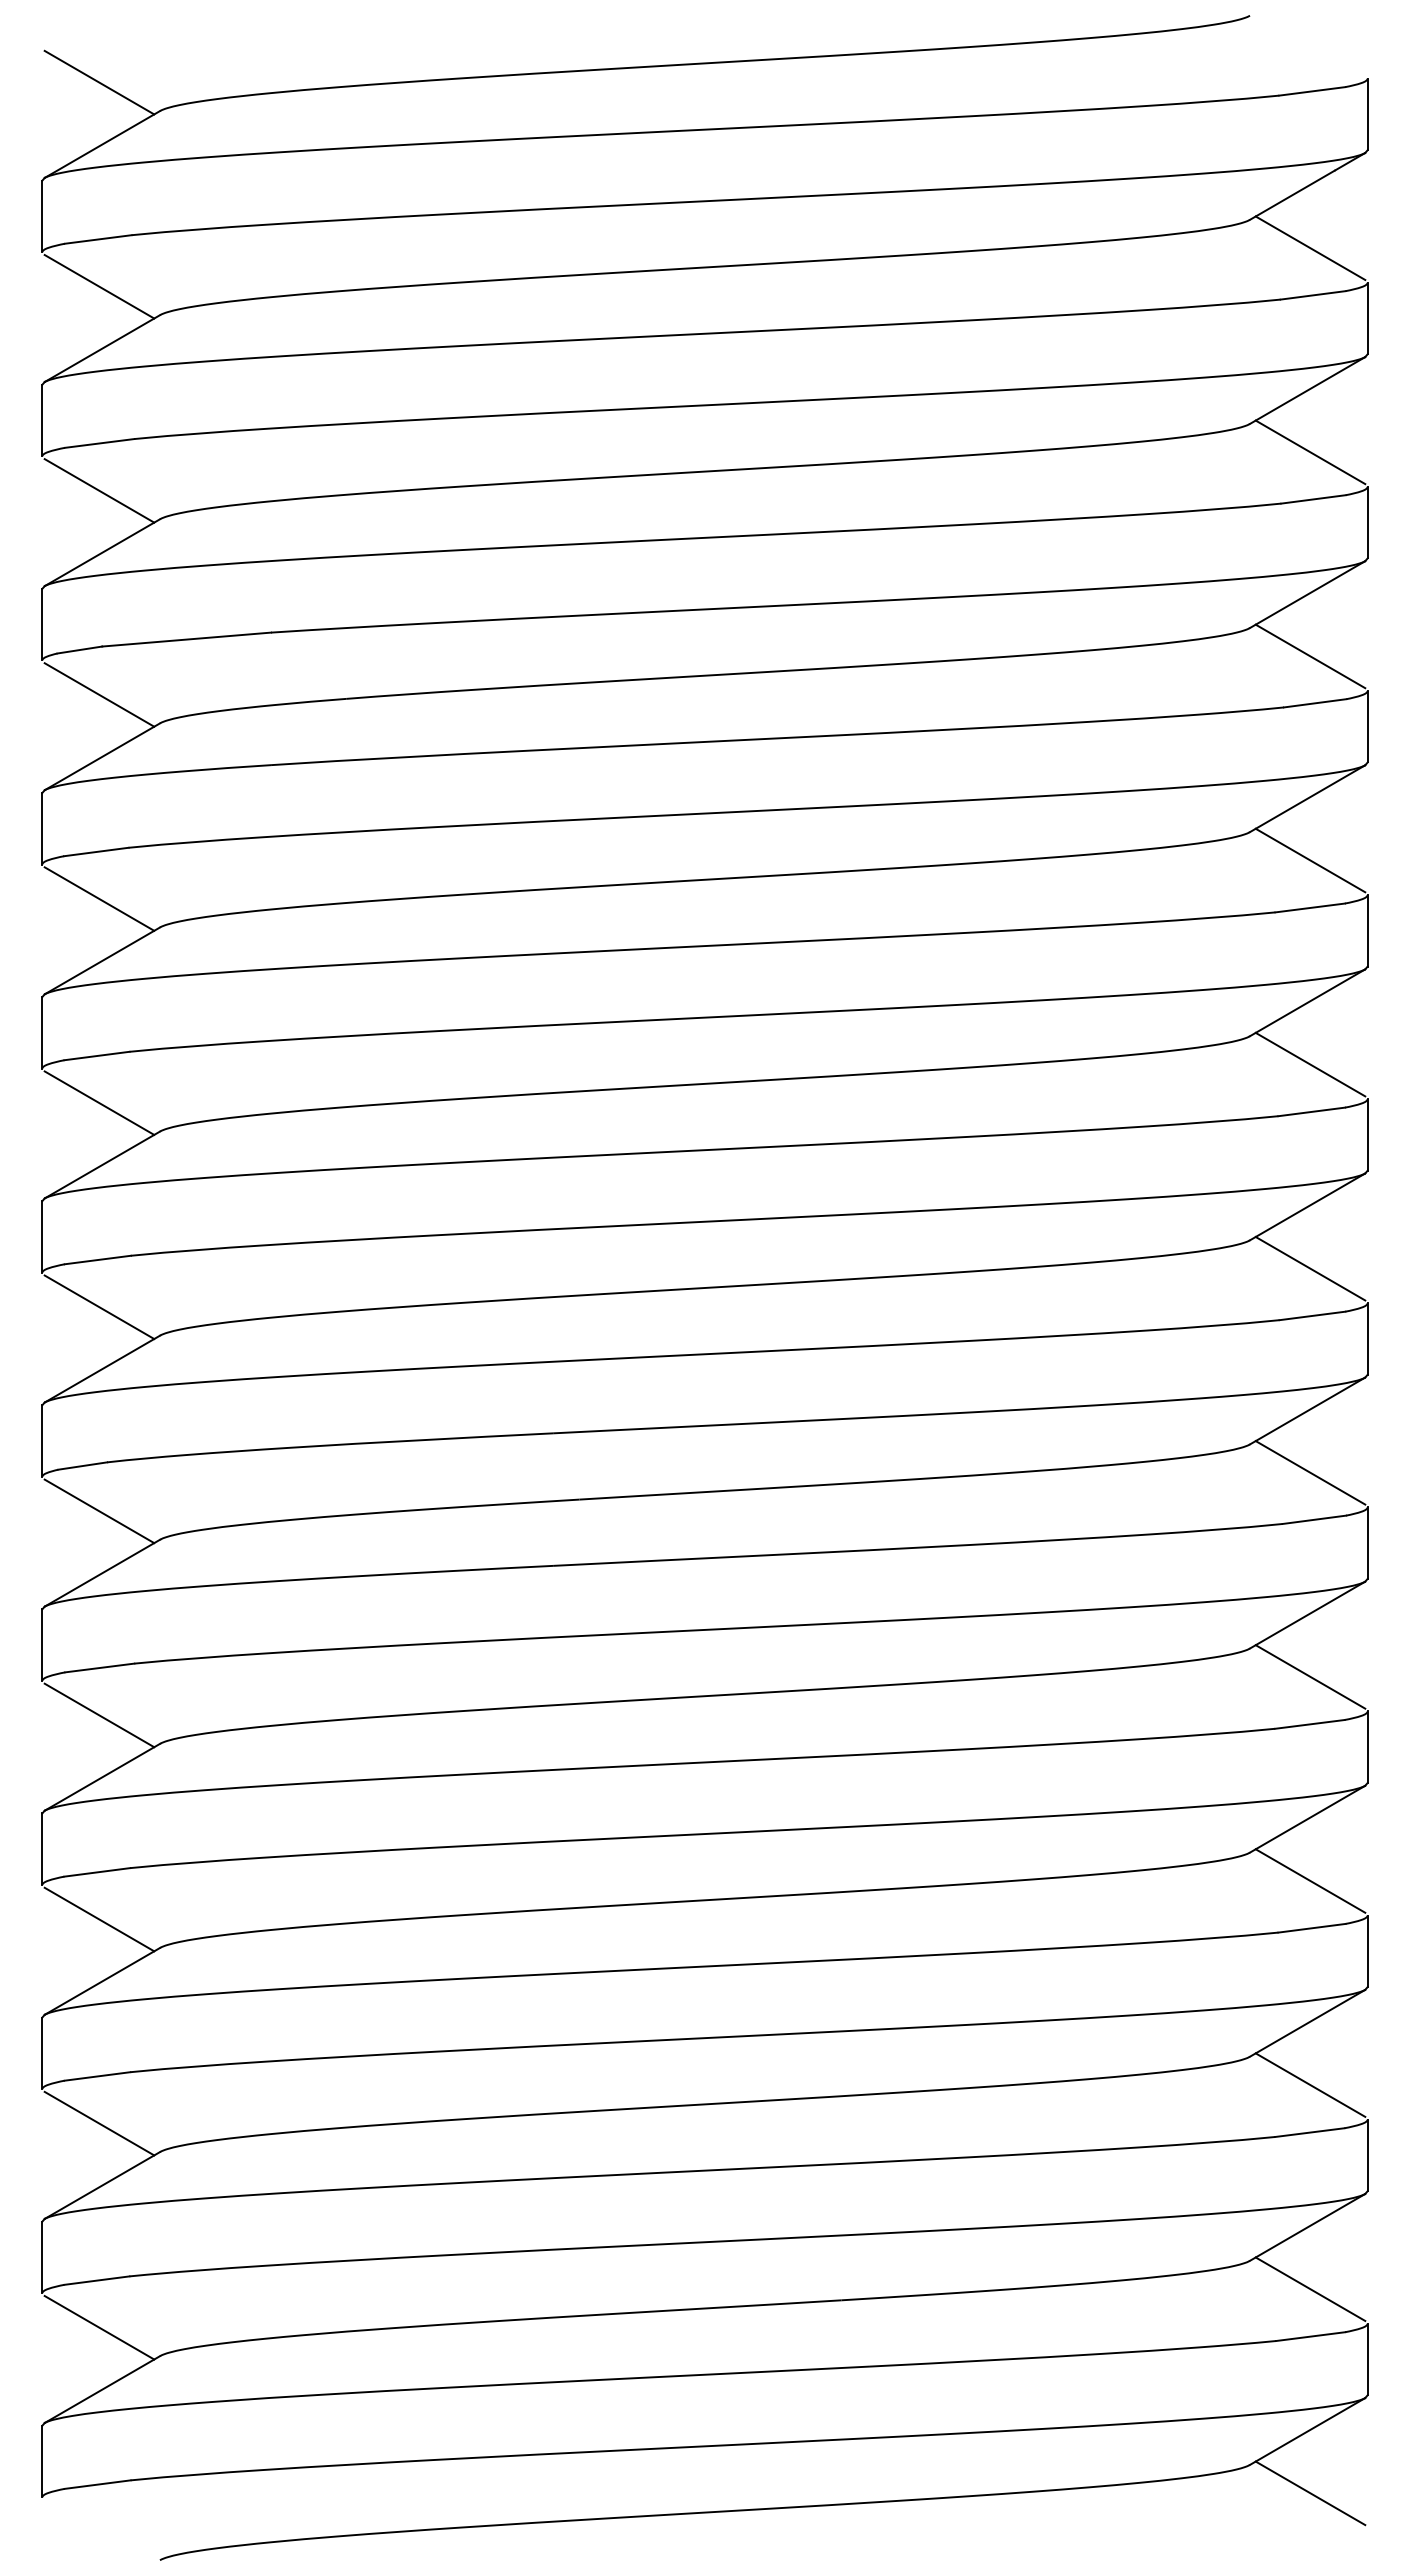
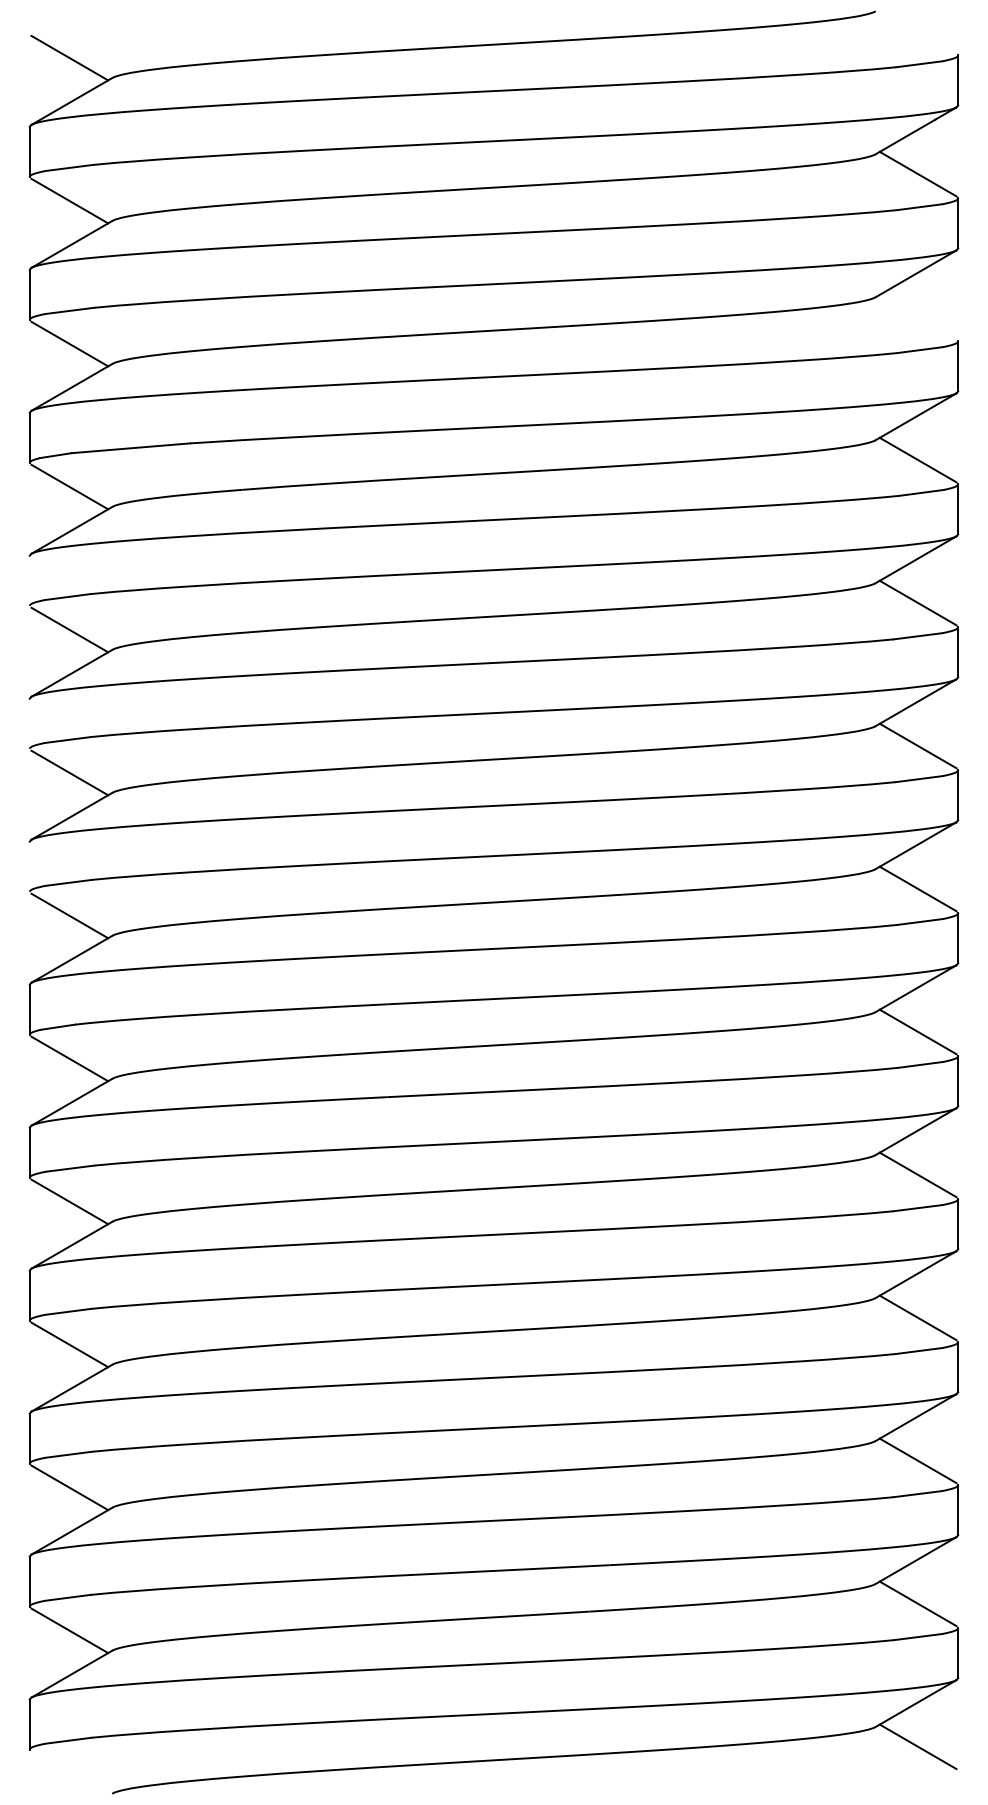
line: (1310, 452) -> (918, 317), removed
line: (42, 828) -> (29, 580), removed
line: (42, 1032) -> (29, 723), removed
line: (42, 1236) -> (29, 866), removed

